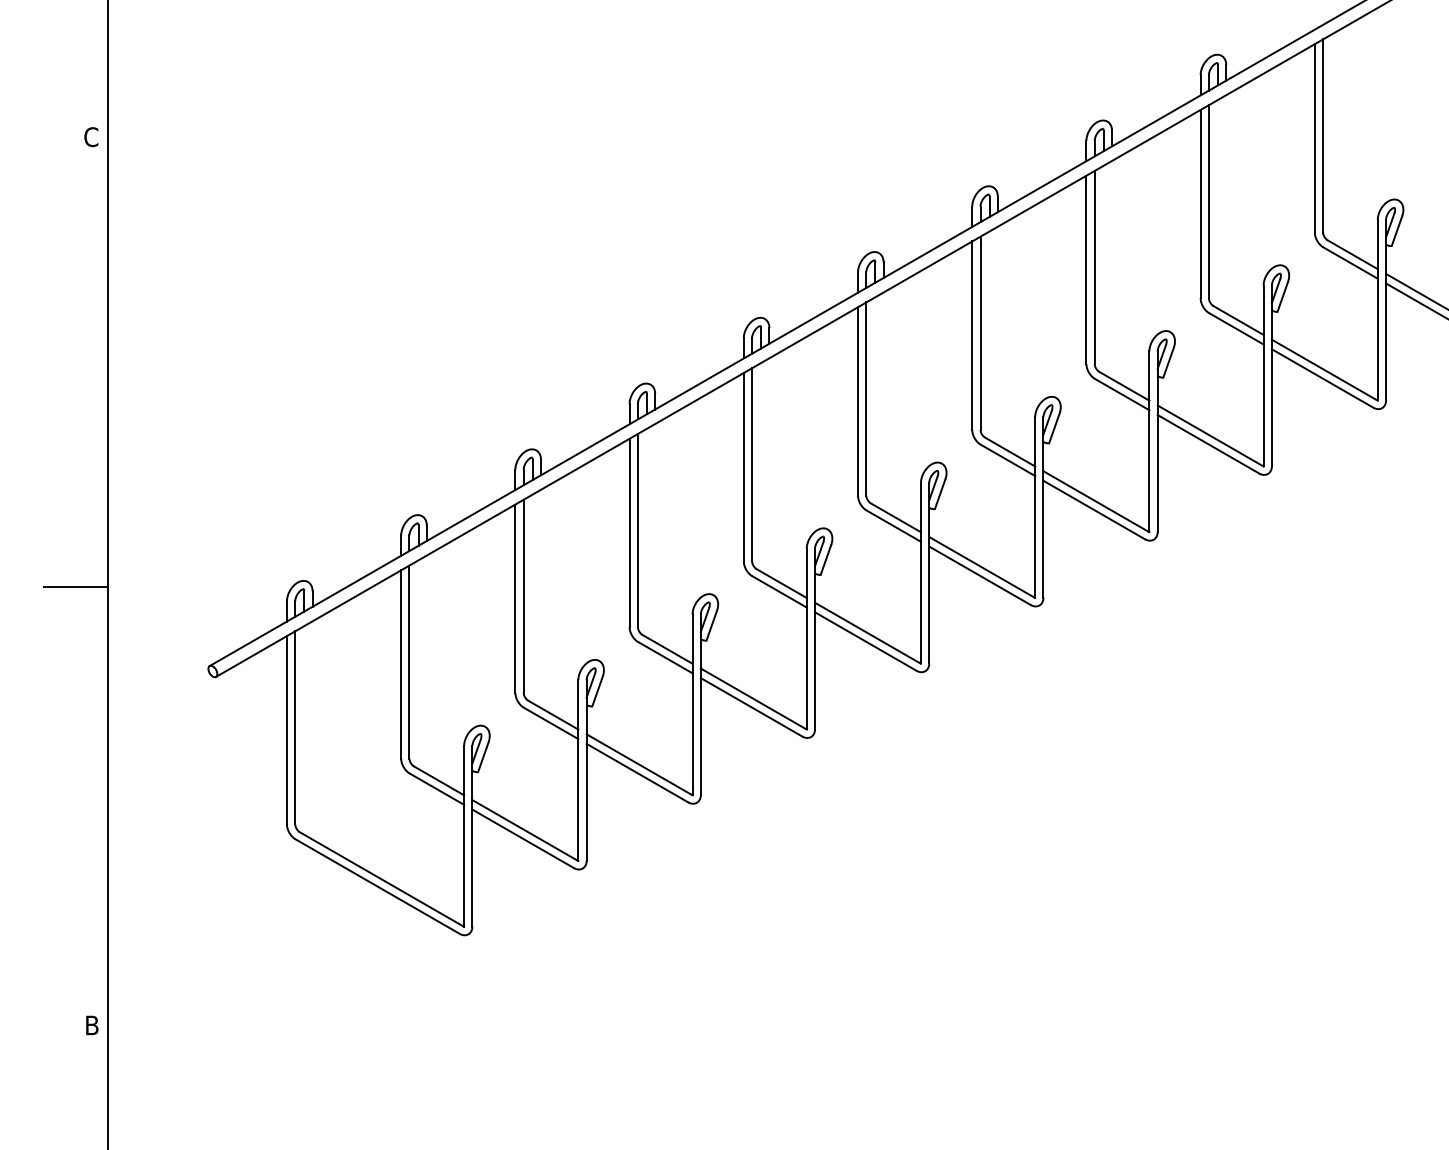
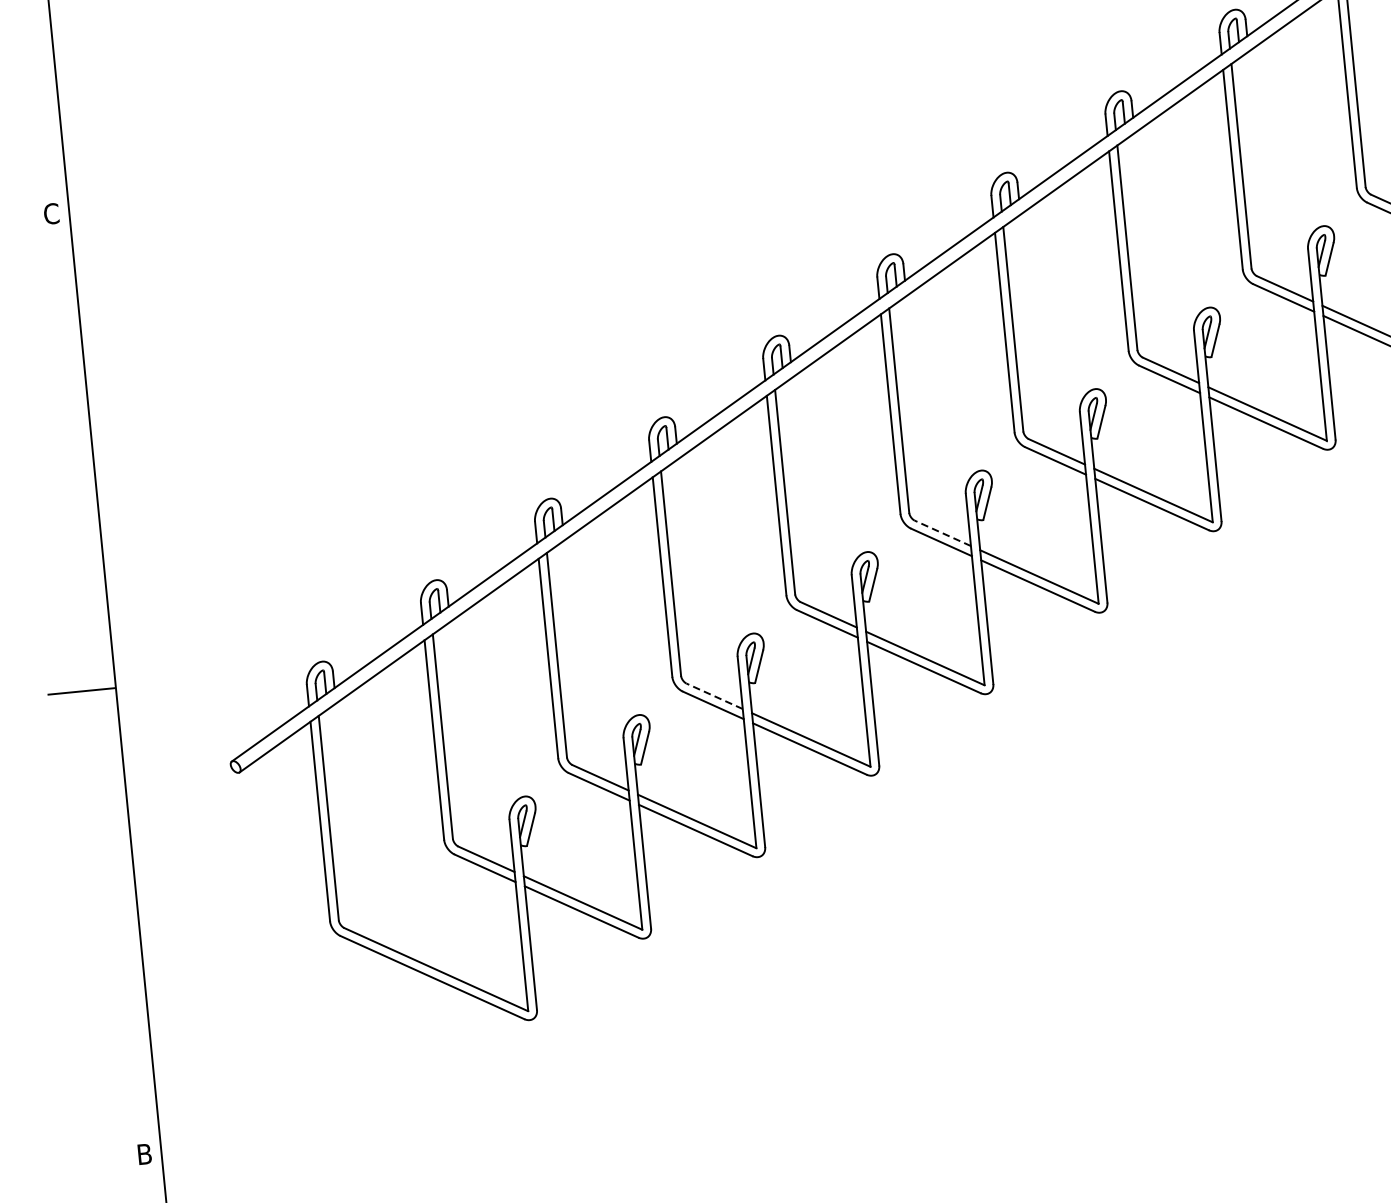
line: (895, 517) -> (942, 533), solid -> dashed
line: (667, 649) -> (714, 696), solid -> dashed

